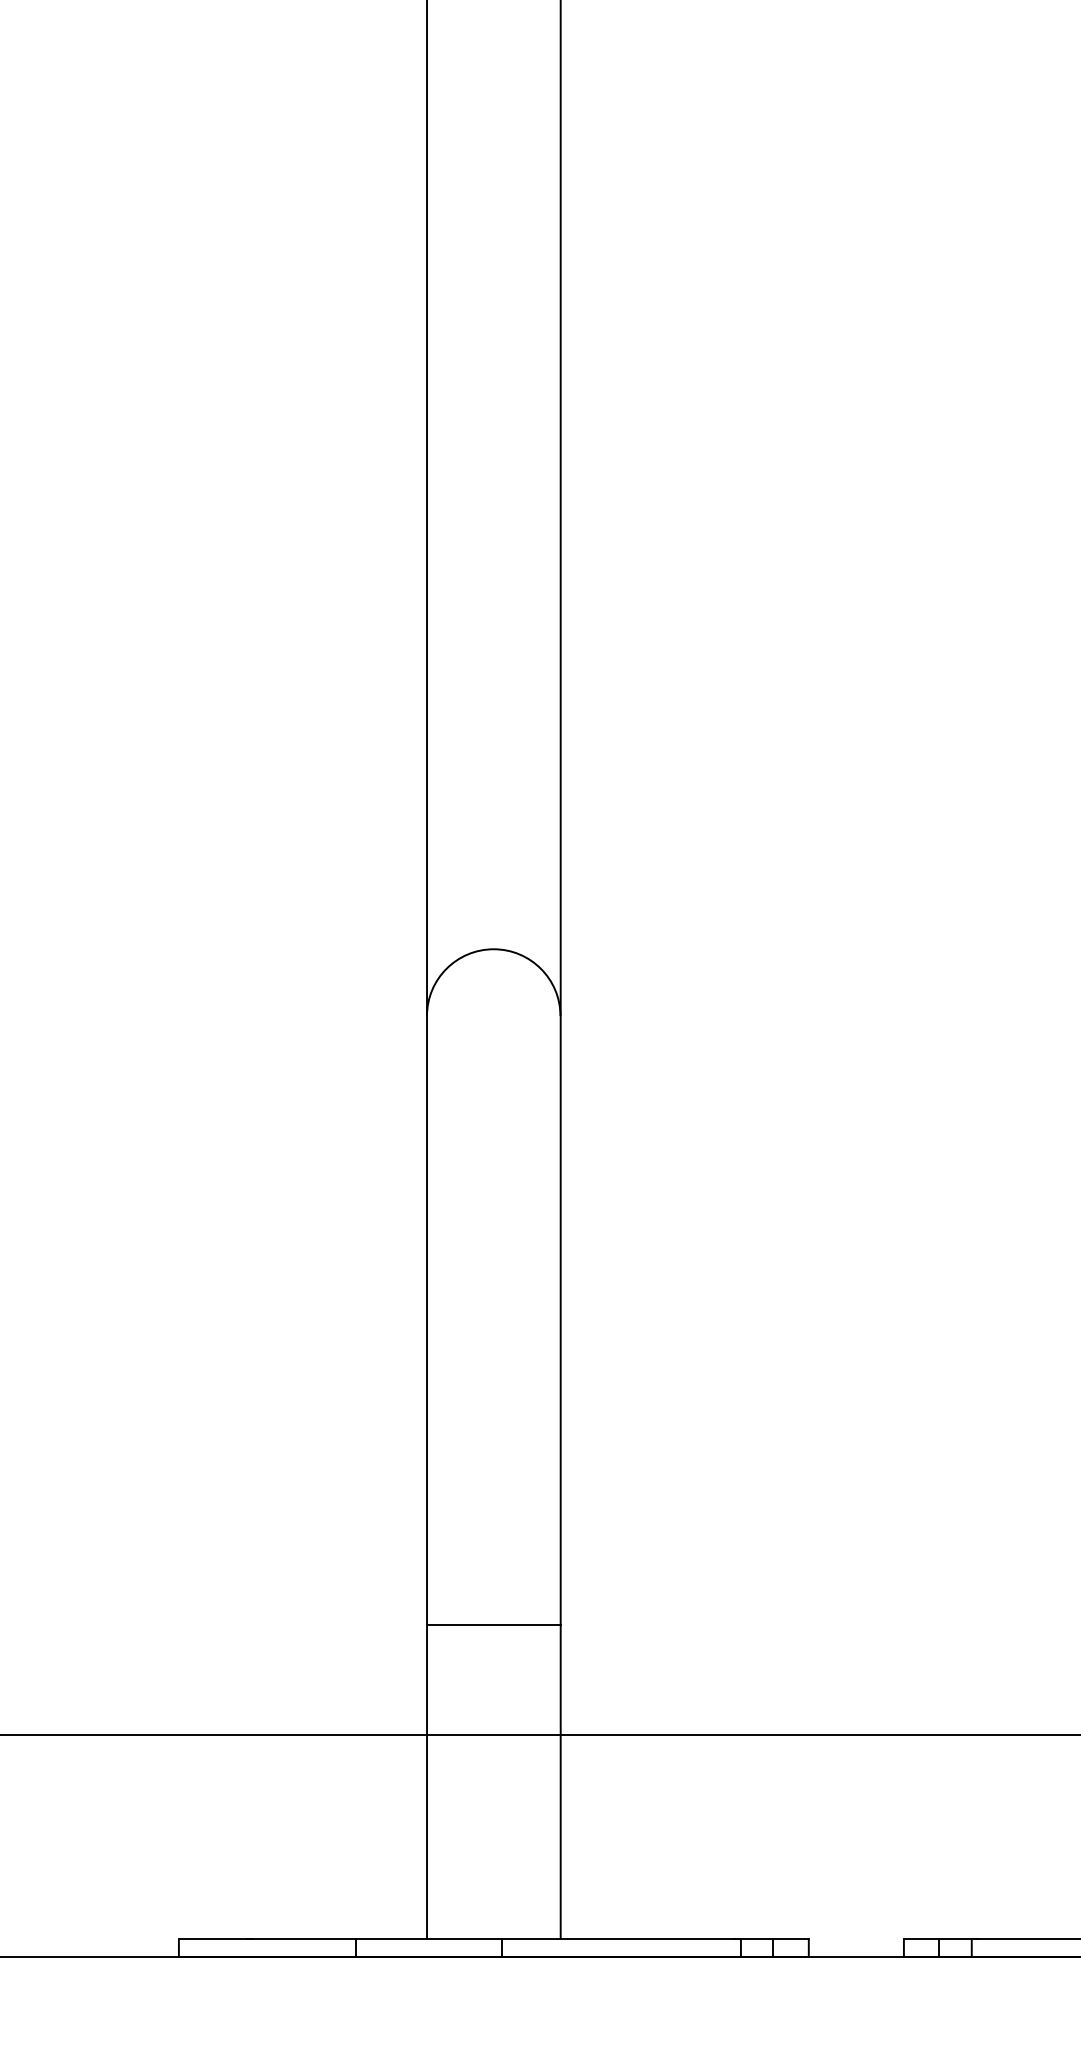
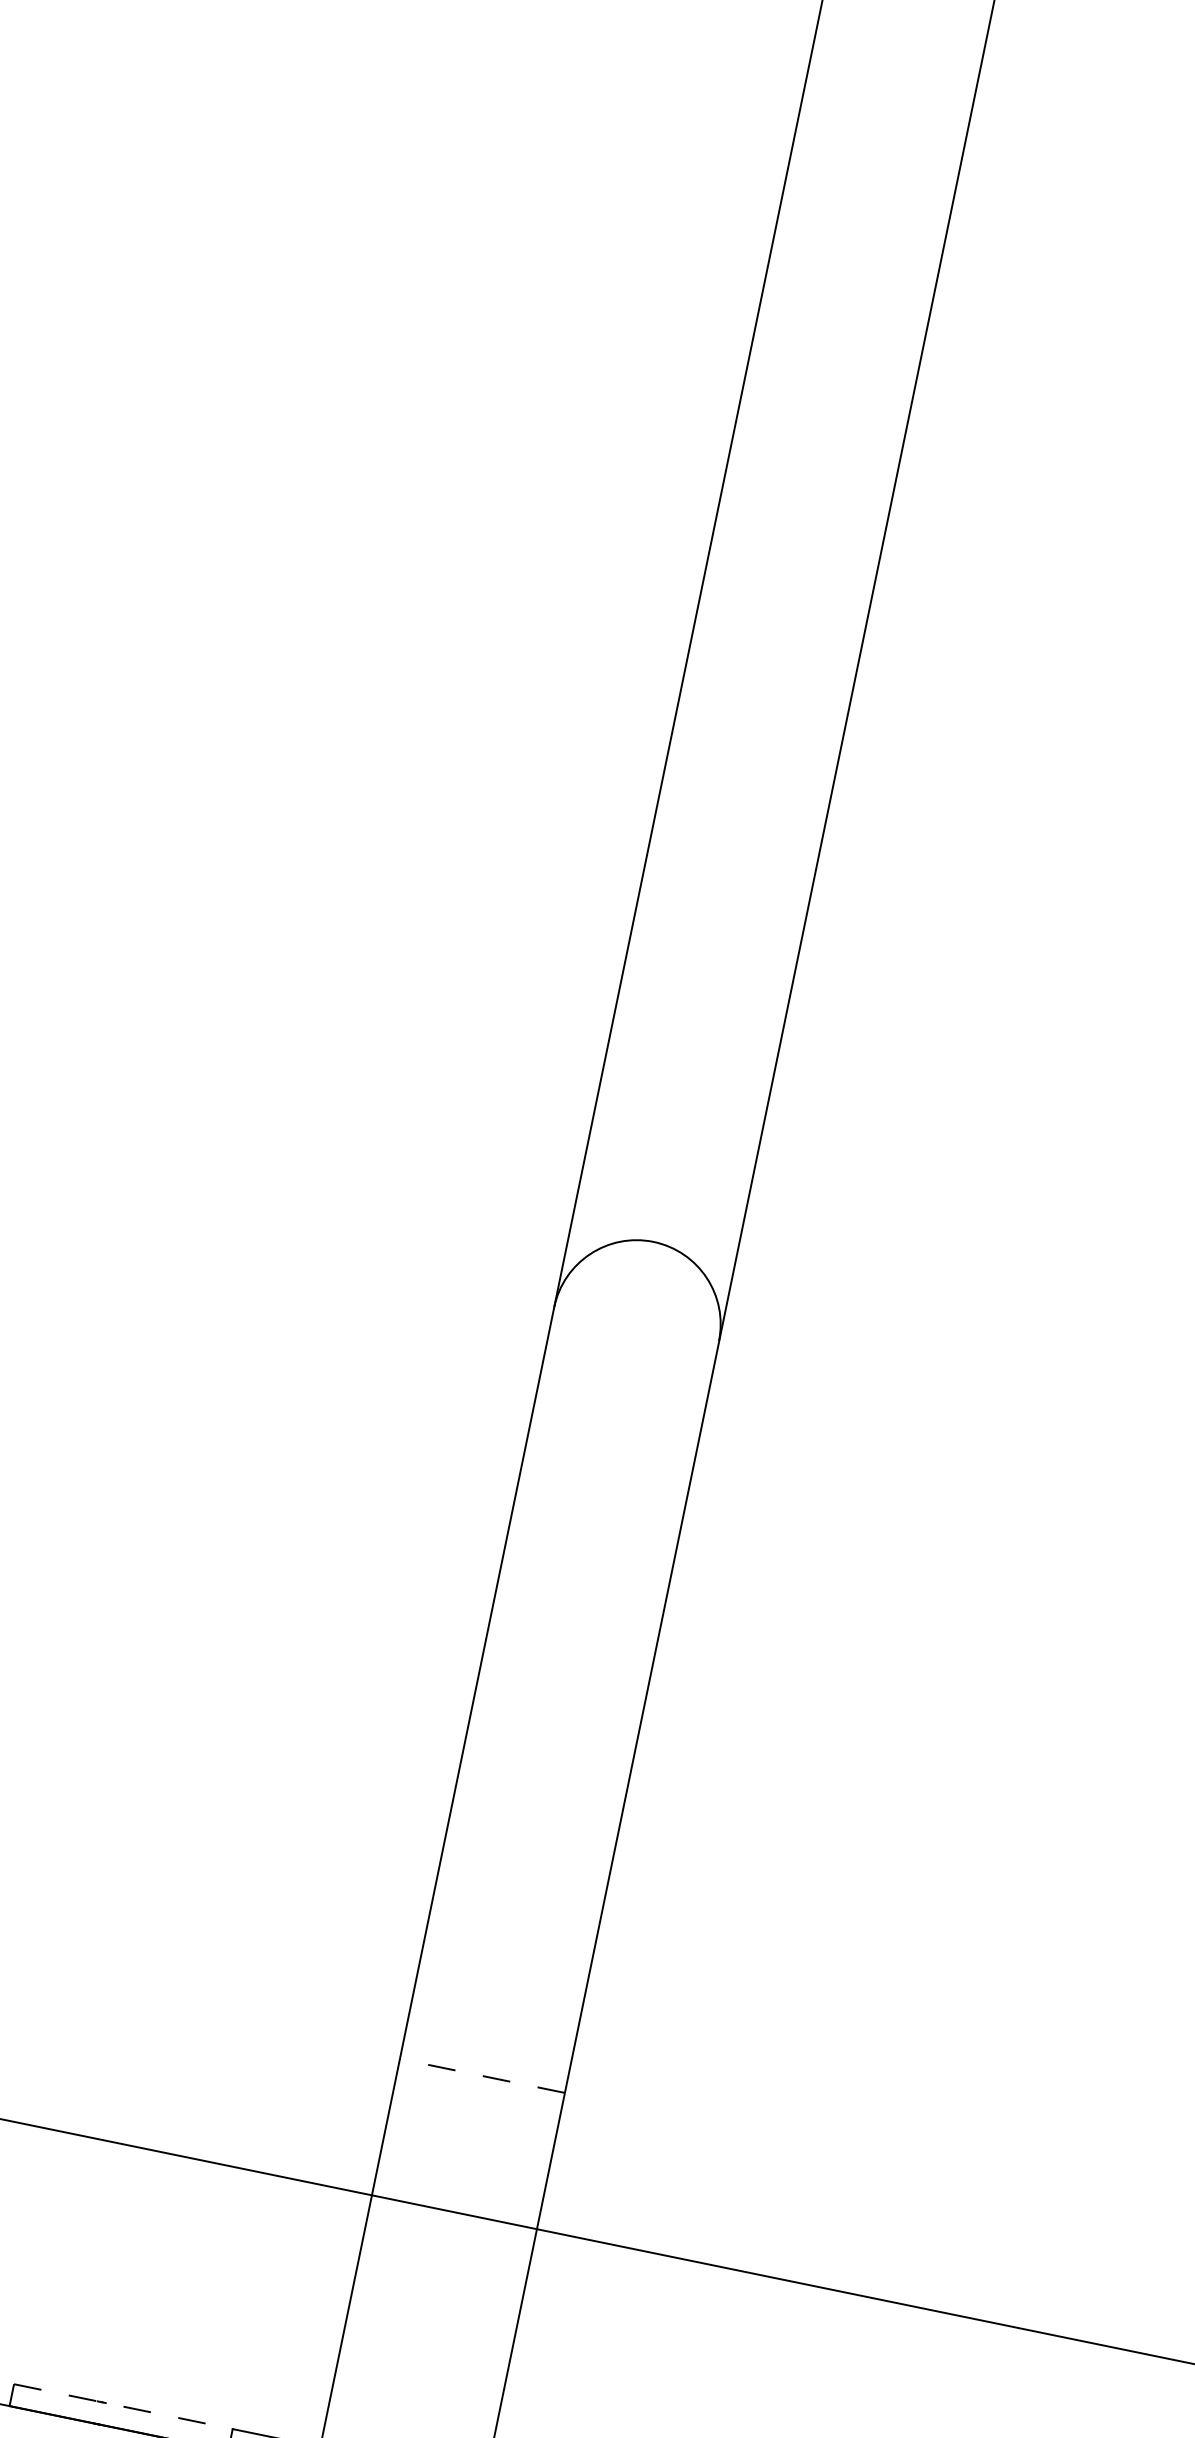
line: (493, 1625) -> (481, 2076), solid -> dashed
line: (267, 1939) -> (123, 2406), solid -> dashed

